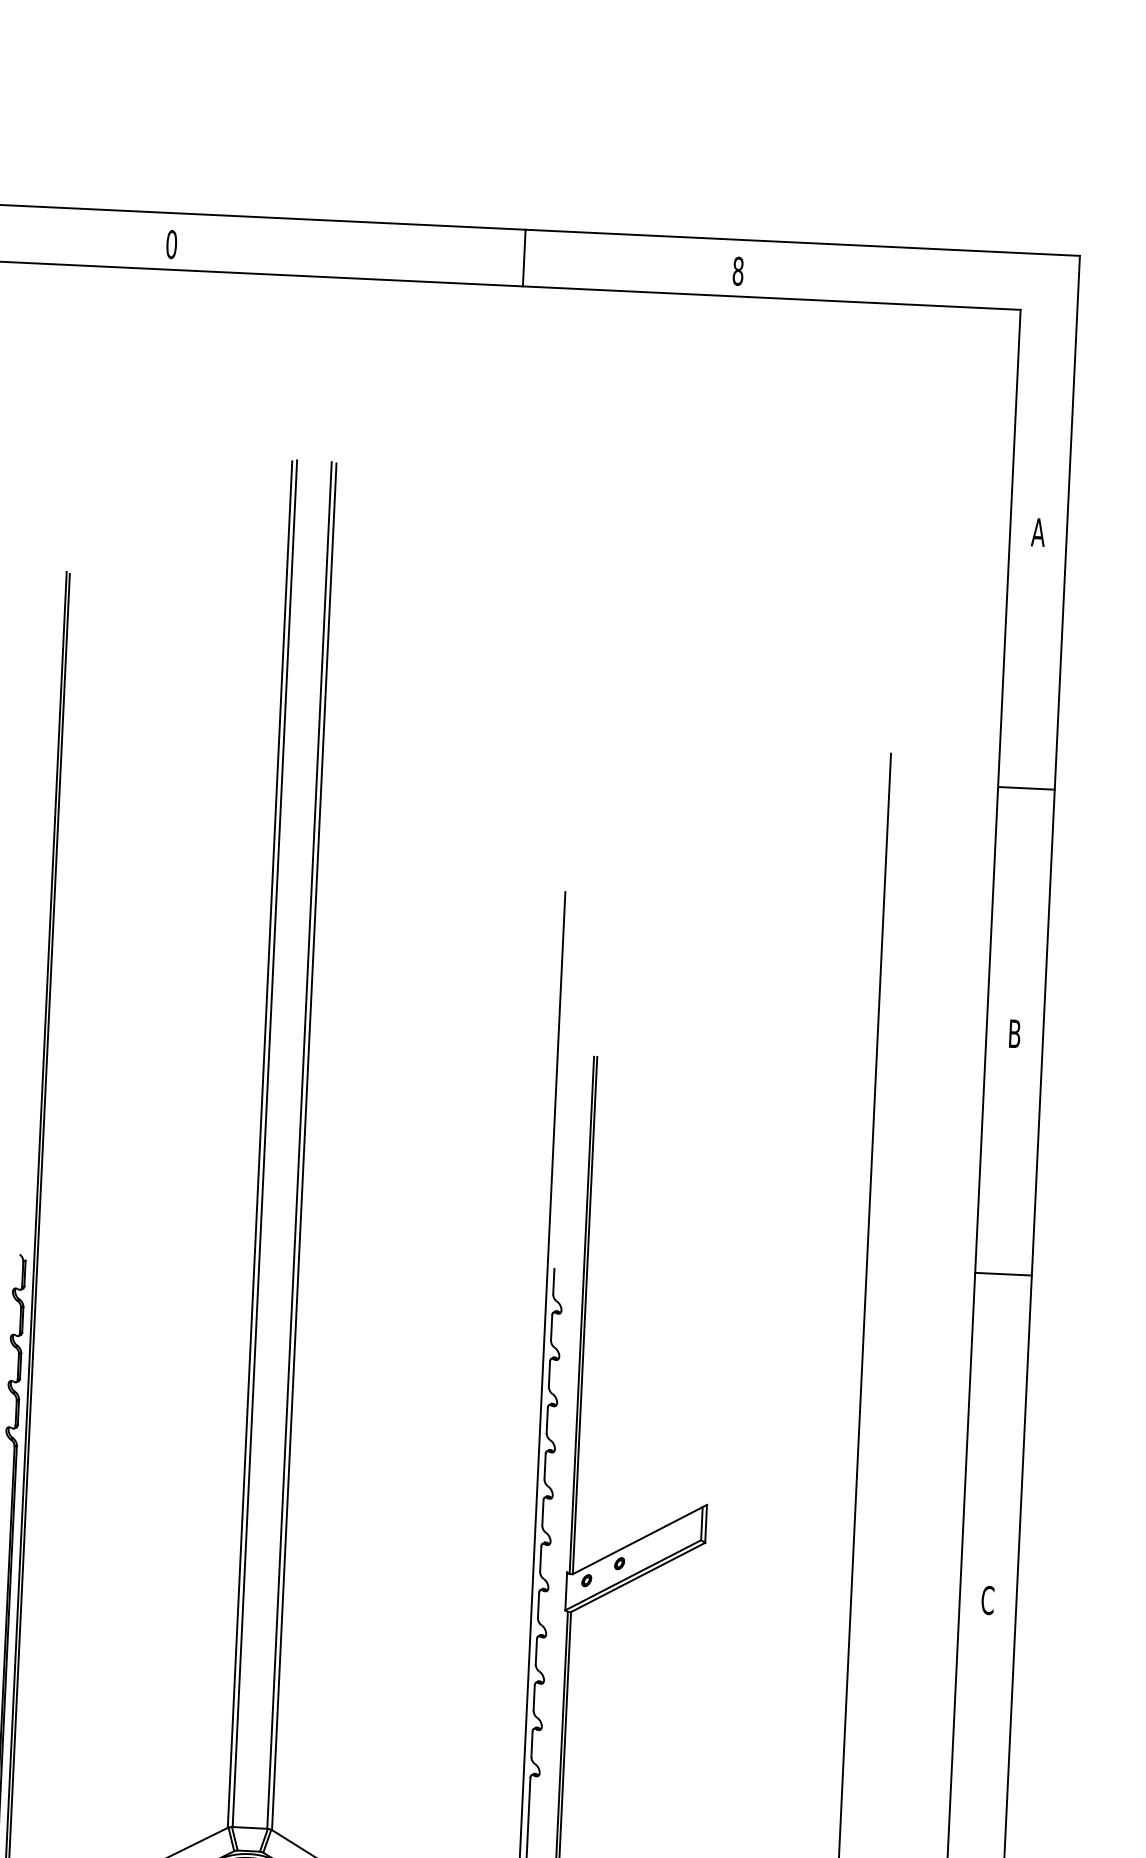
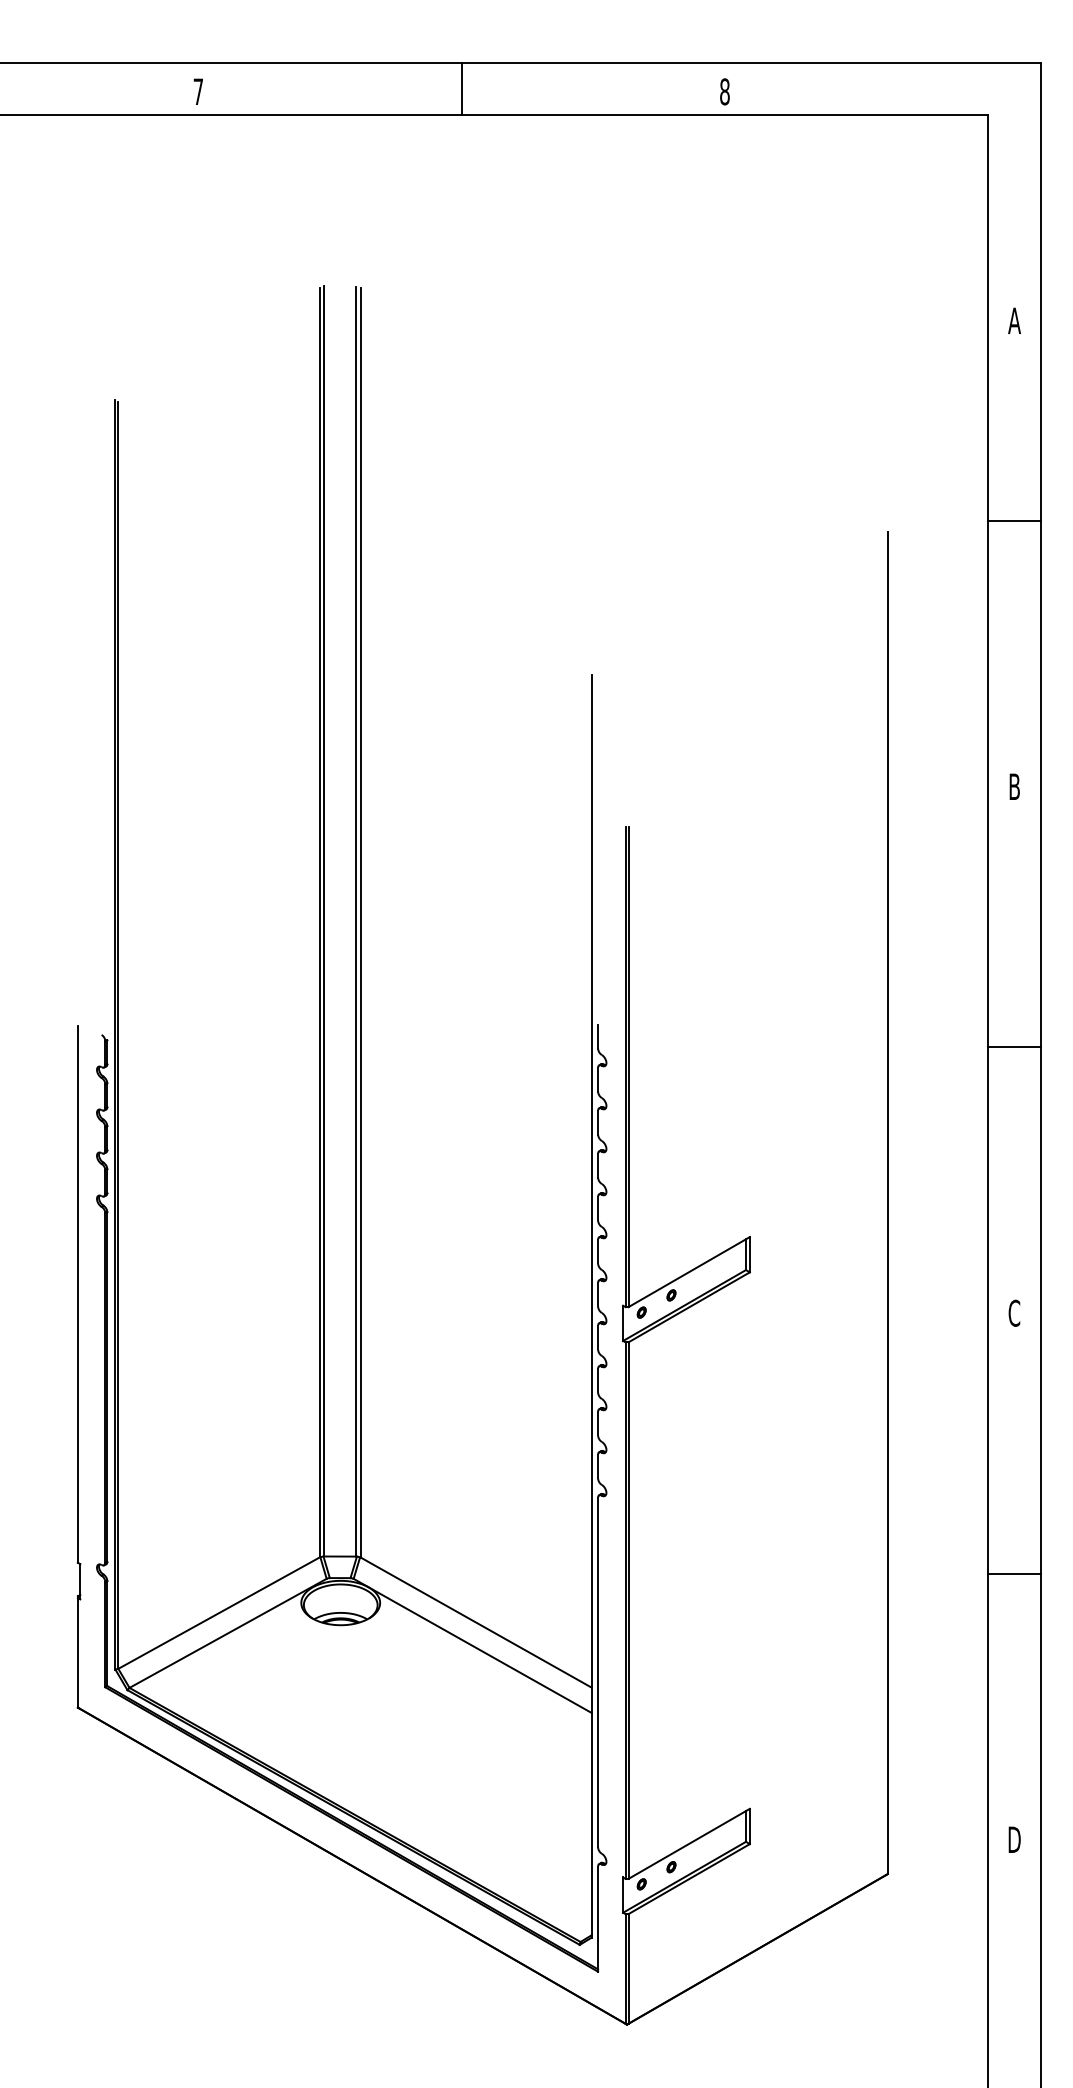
text: (171, 244) -> (198, 91), 0 -> 7
line: (523, 257) -> (461, 88), moved
line: (1026, 788) -> (1014, 520), moved
line: (1003, 1274) -> (1014, 1047), moved

